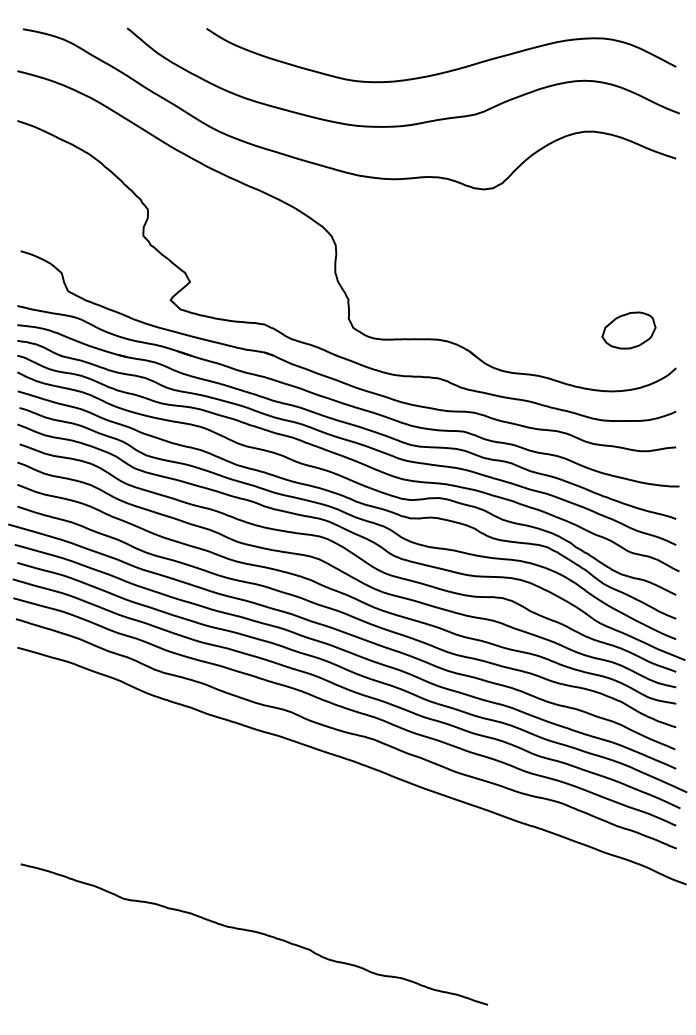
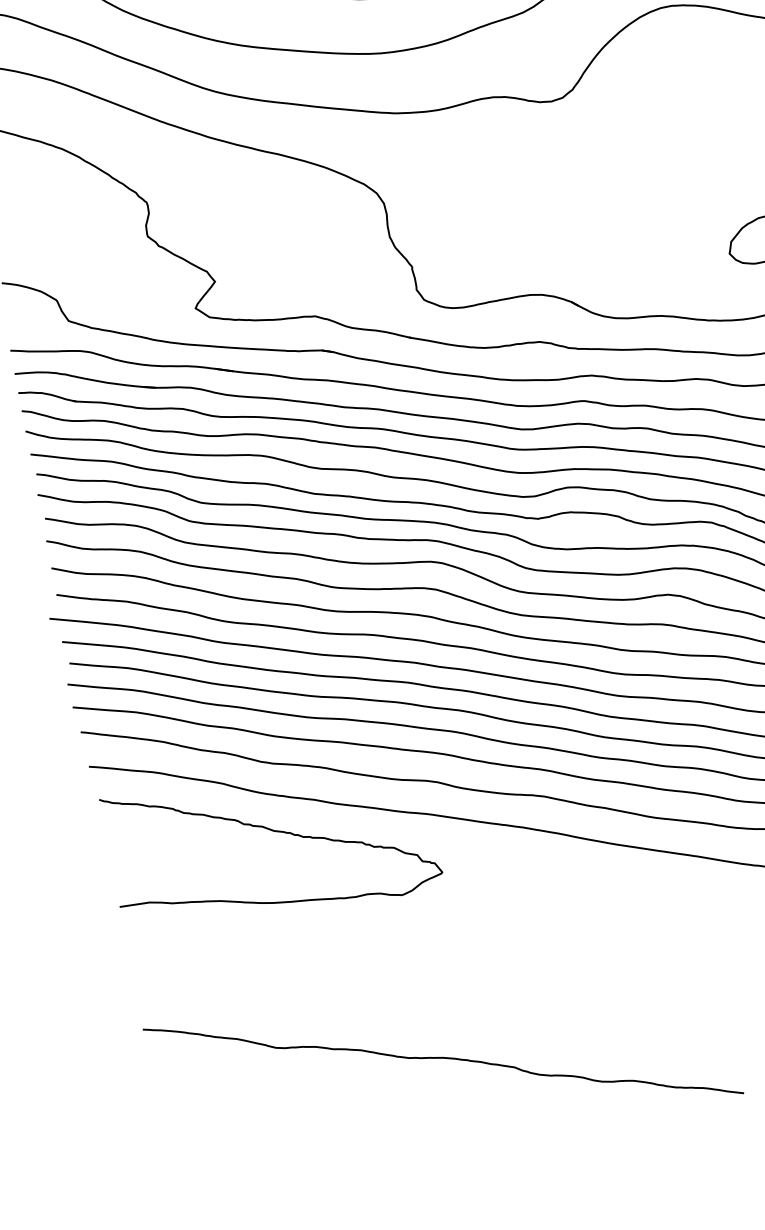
curve: (154, 727) -> (274, 832), added

